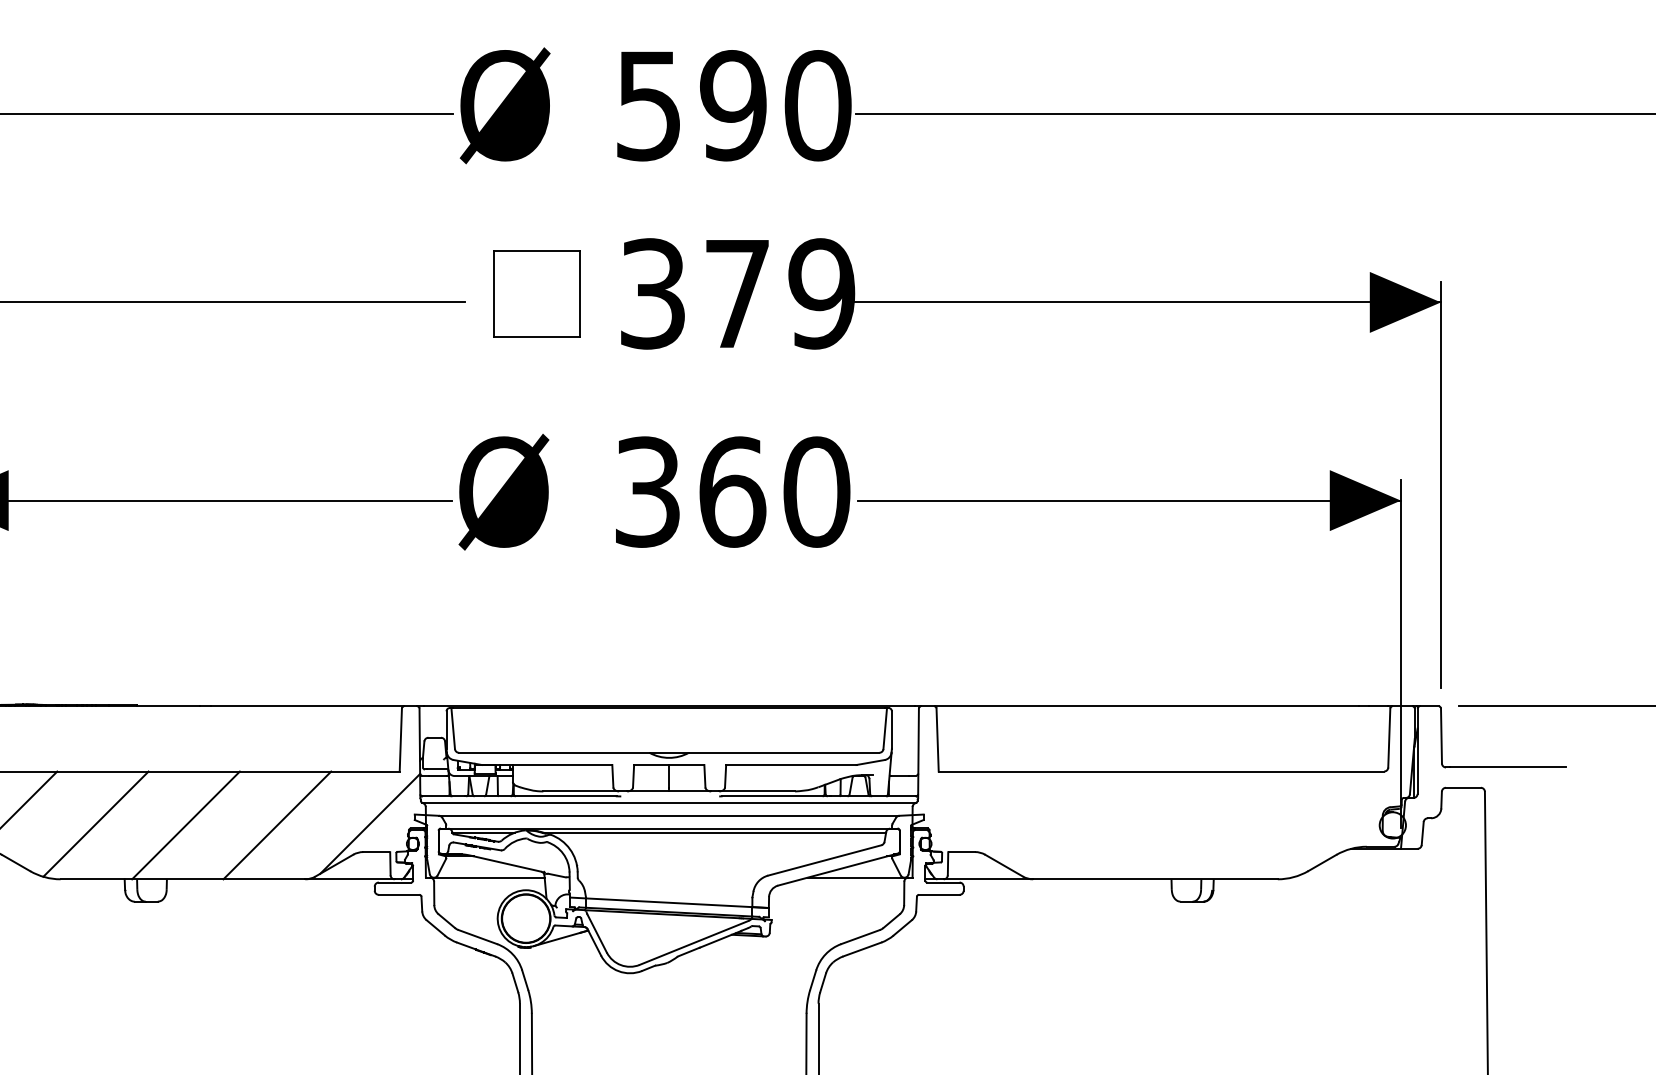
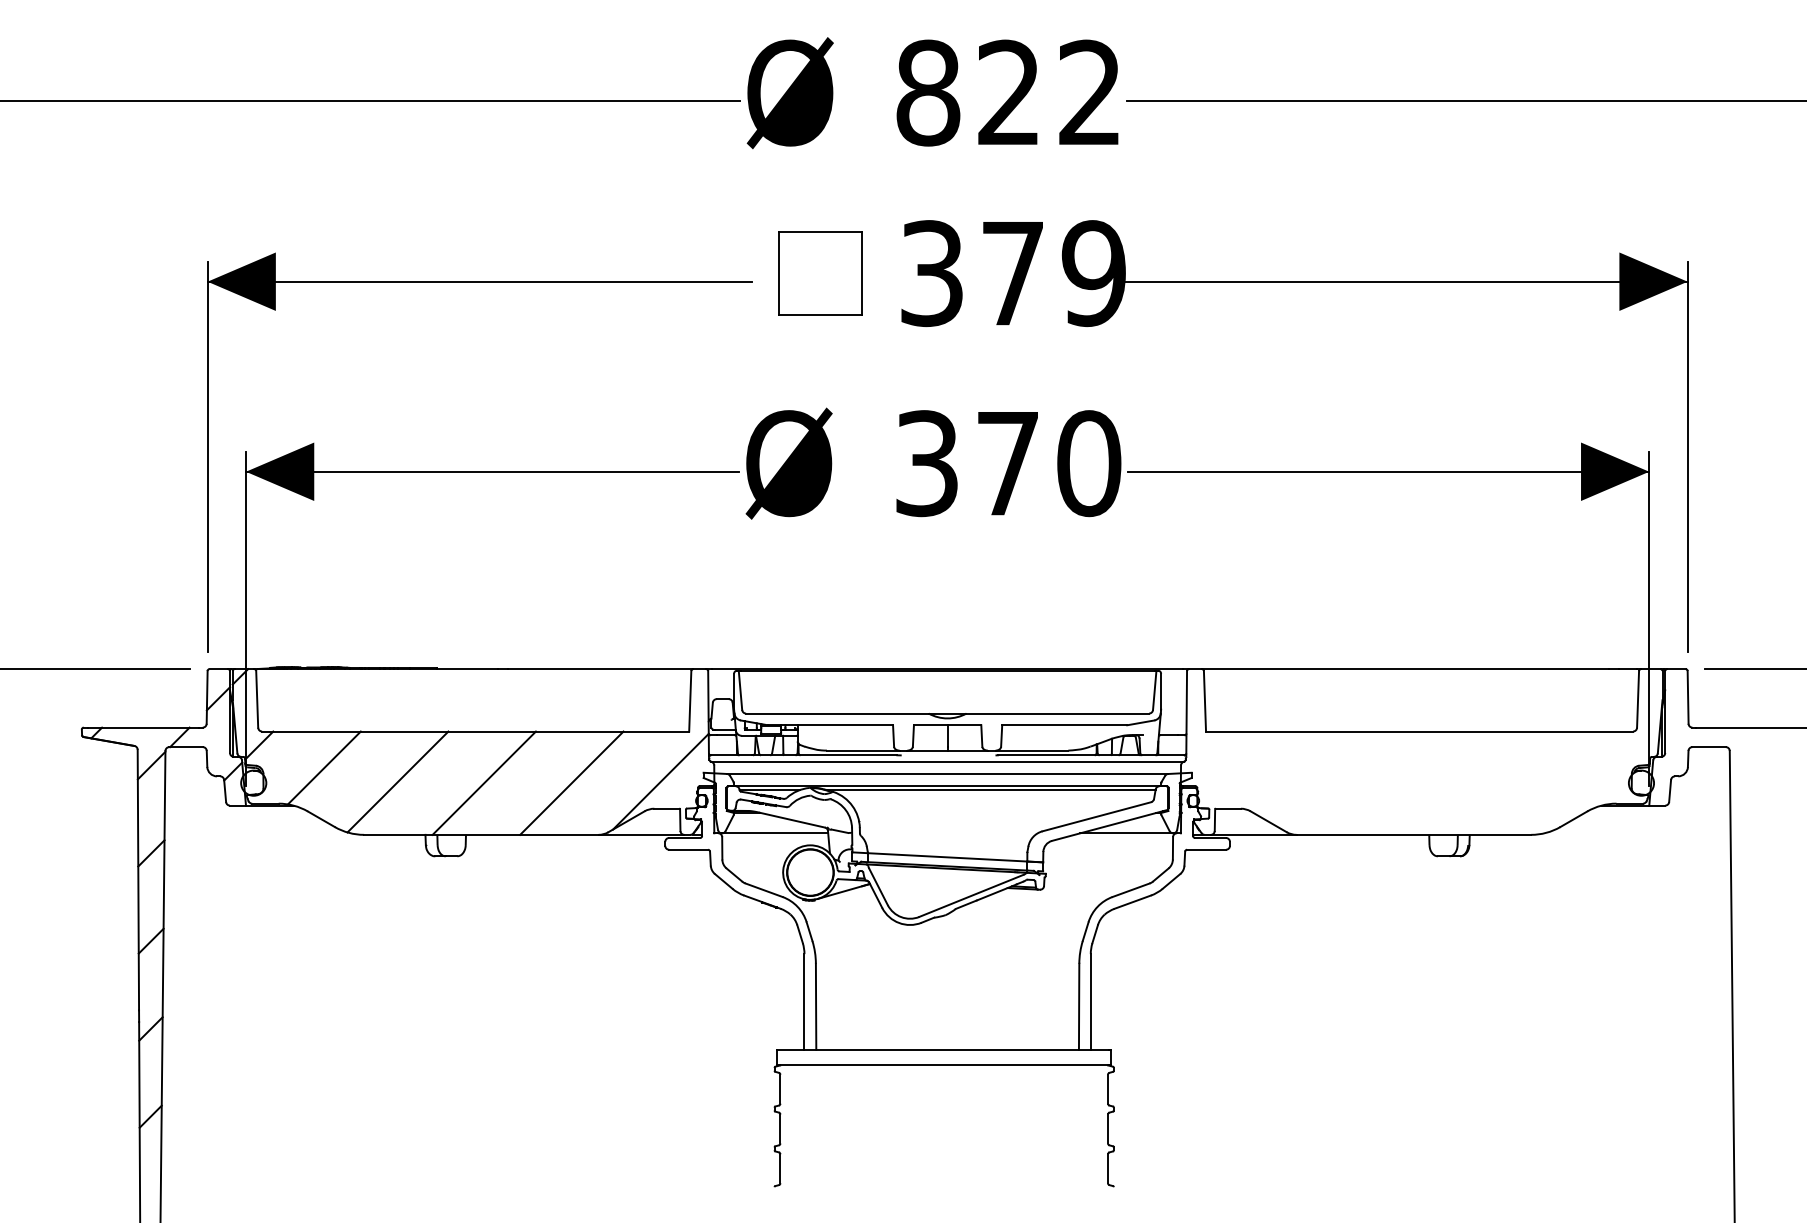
text: (733, 105) -> (1009, 92), 590 -> 822
text: (732, 492) -> (1008, 463), 360 -> 370

